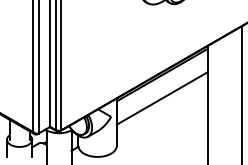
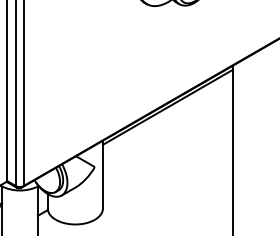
line: (161, 98) -> (166, 140), removed

